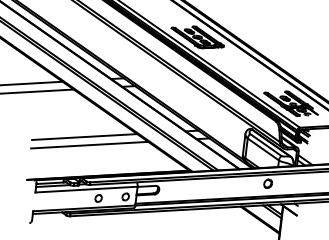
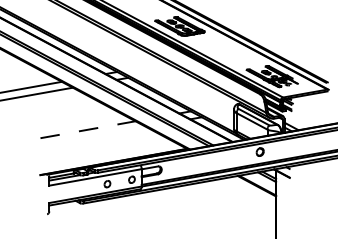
line: (85, 136) -> (88, 129), solid -> dashed
line: (89, 145) -> (93, 136), removed

